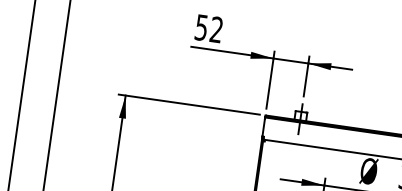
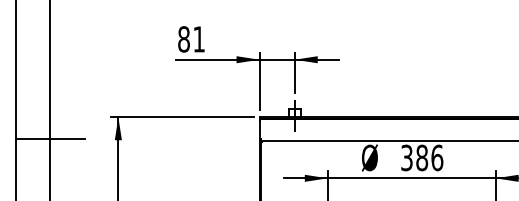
text: (209, 28) -> (191, 39), 52 -> 81
line: (55, 107) -> (50, 138), added

